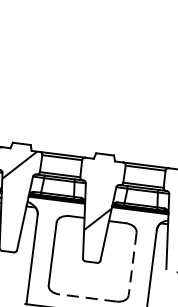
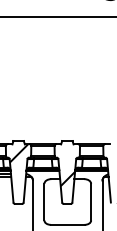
line: (133, 264) -> (91, 202), dashed -> solid
line: (87, 297) -> (67, 224), dashed -> solid

